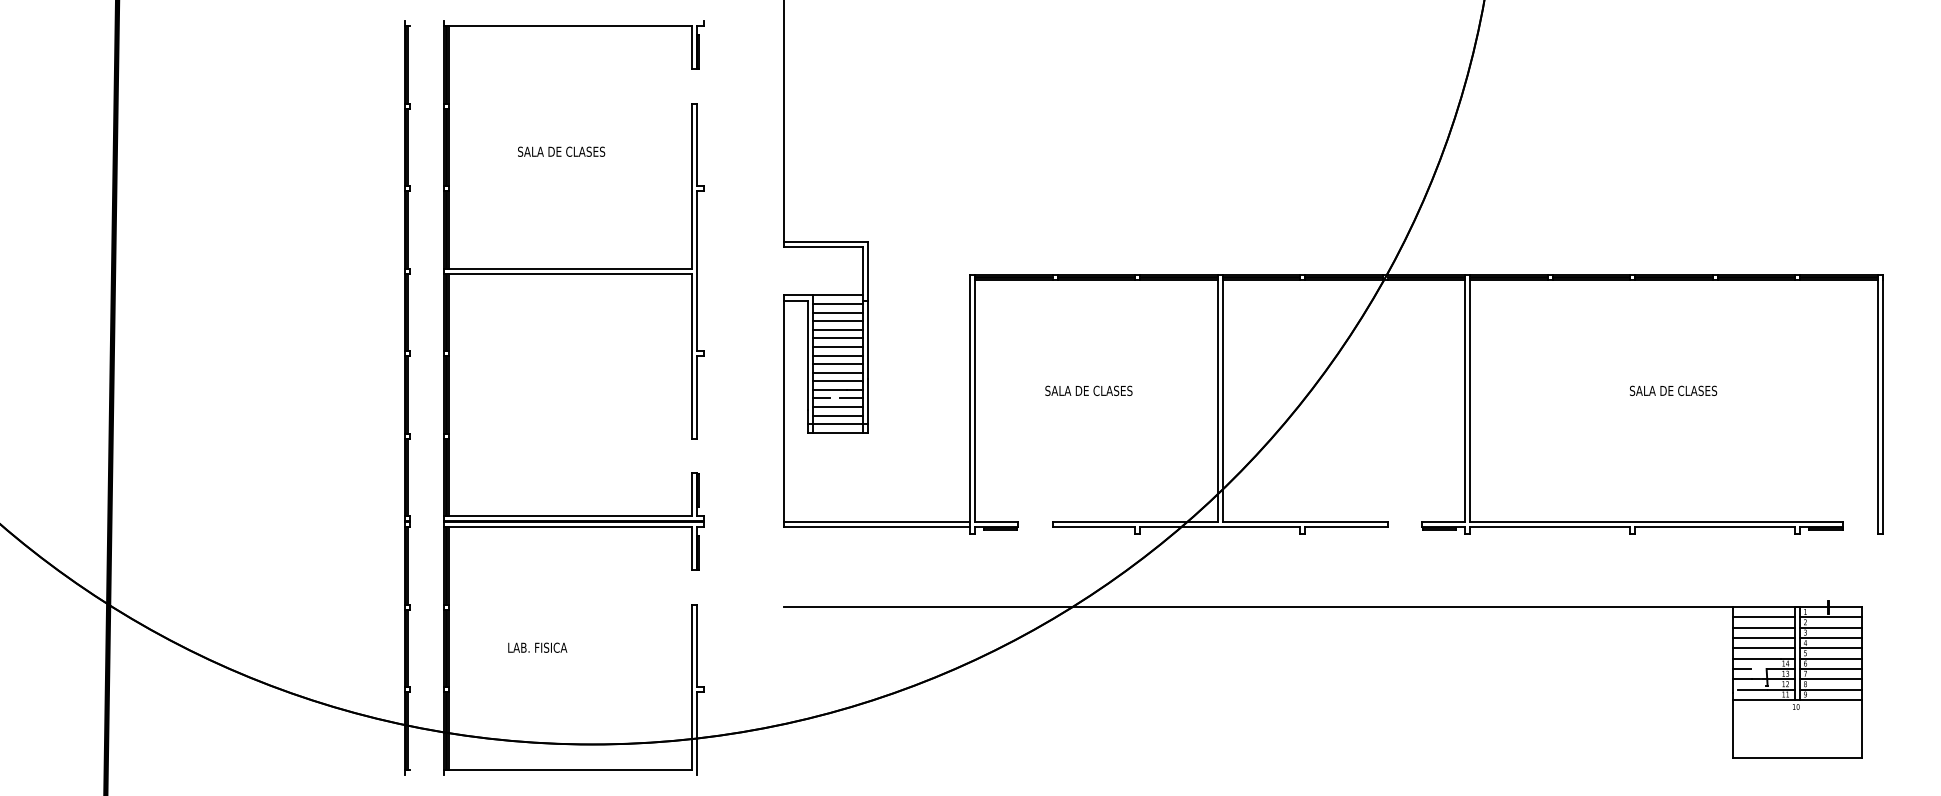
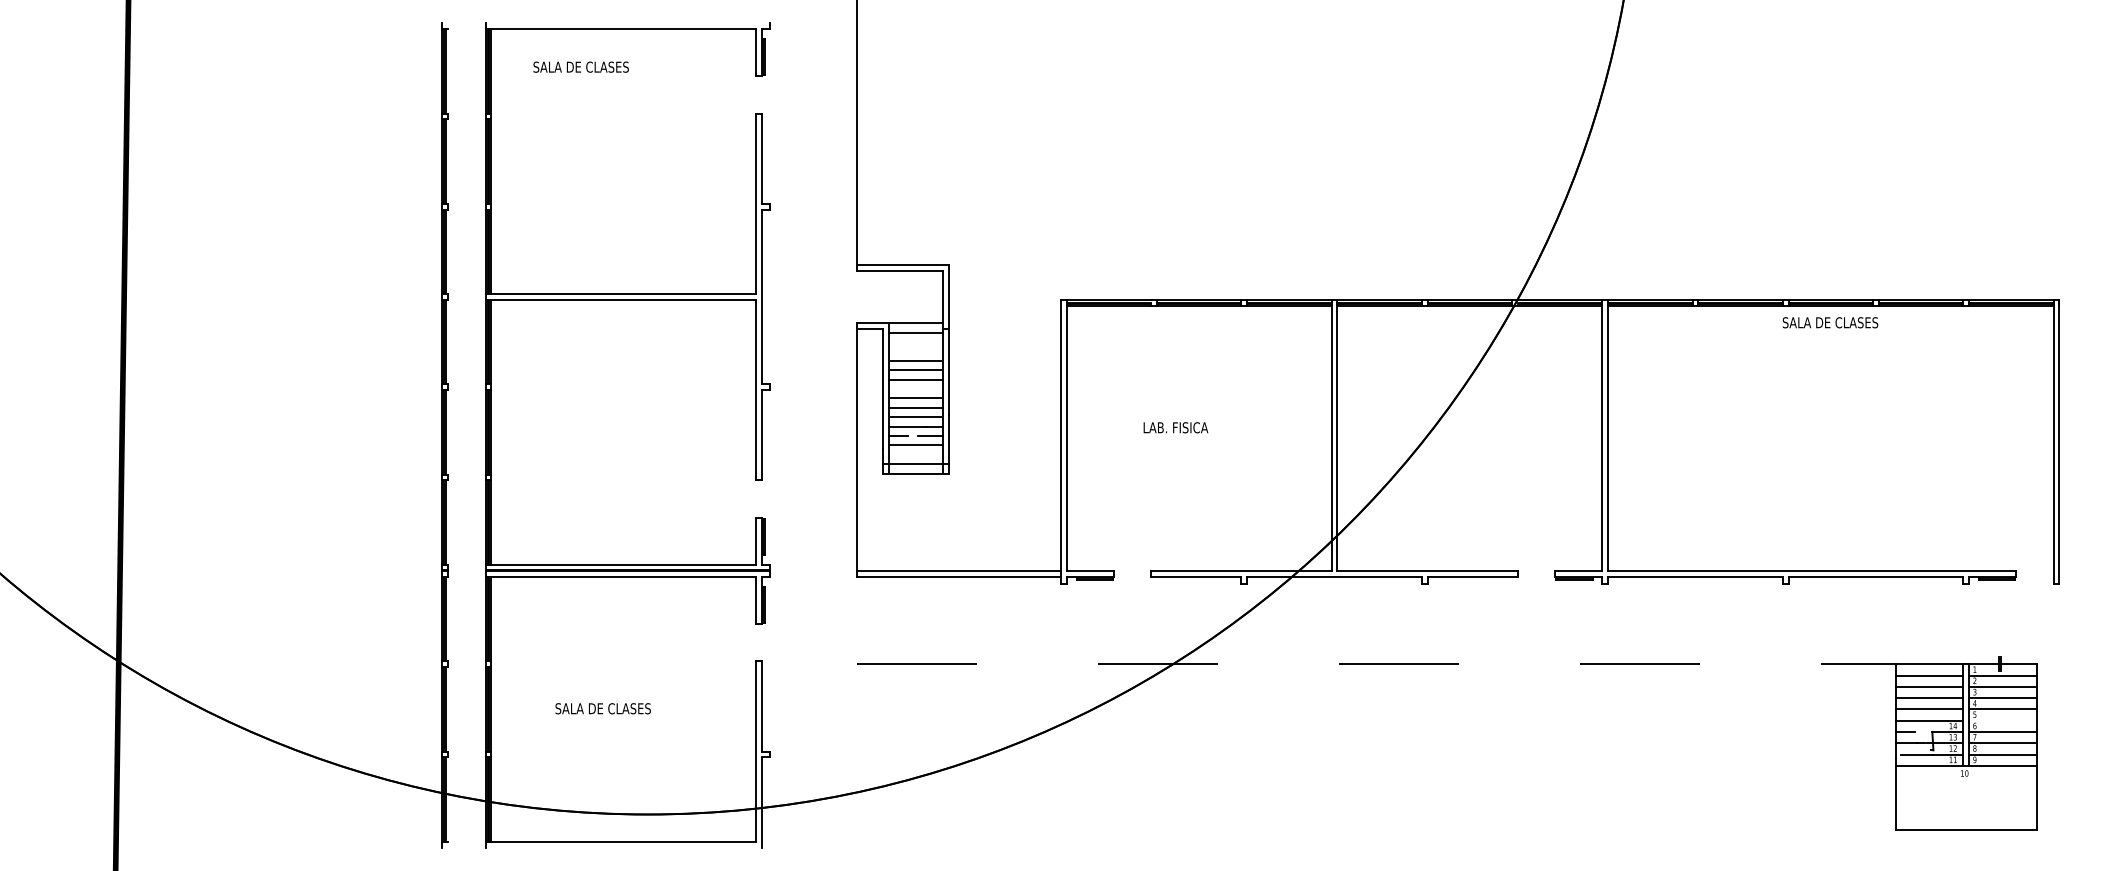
text: (560, 151) -> (580, 66), moved
line: (837, 312) -> (916, 342), removed
line: (837, 321) -> (916, 351), removed
line: (837, 355) -> (916, 389), removed
text: (1088, 390) -> (1190, 427), SALA DE CLASES -> LAB. FISICA
text: (1673, 390) -> (1830, 322), moved
line: (837, 415) -> (916, 454), removed
line: (1258, 607) -> (1376, 664), solid -> dashed
text: (550, 647) -> (602, 708), LAB. FISICA -> SALA DE CLASES
line: (1830, 658) -> (2002, 720), removed

